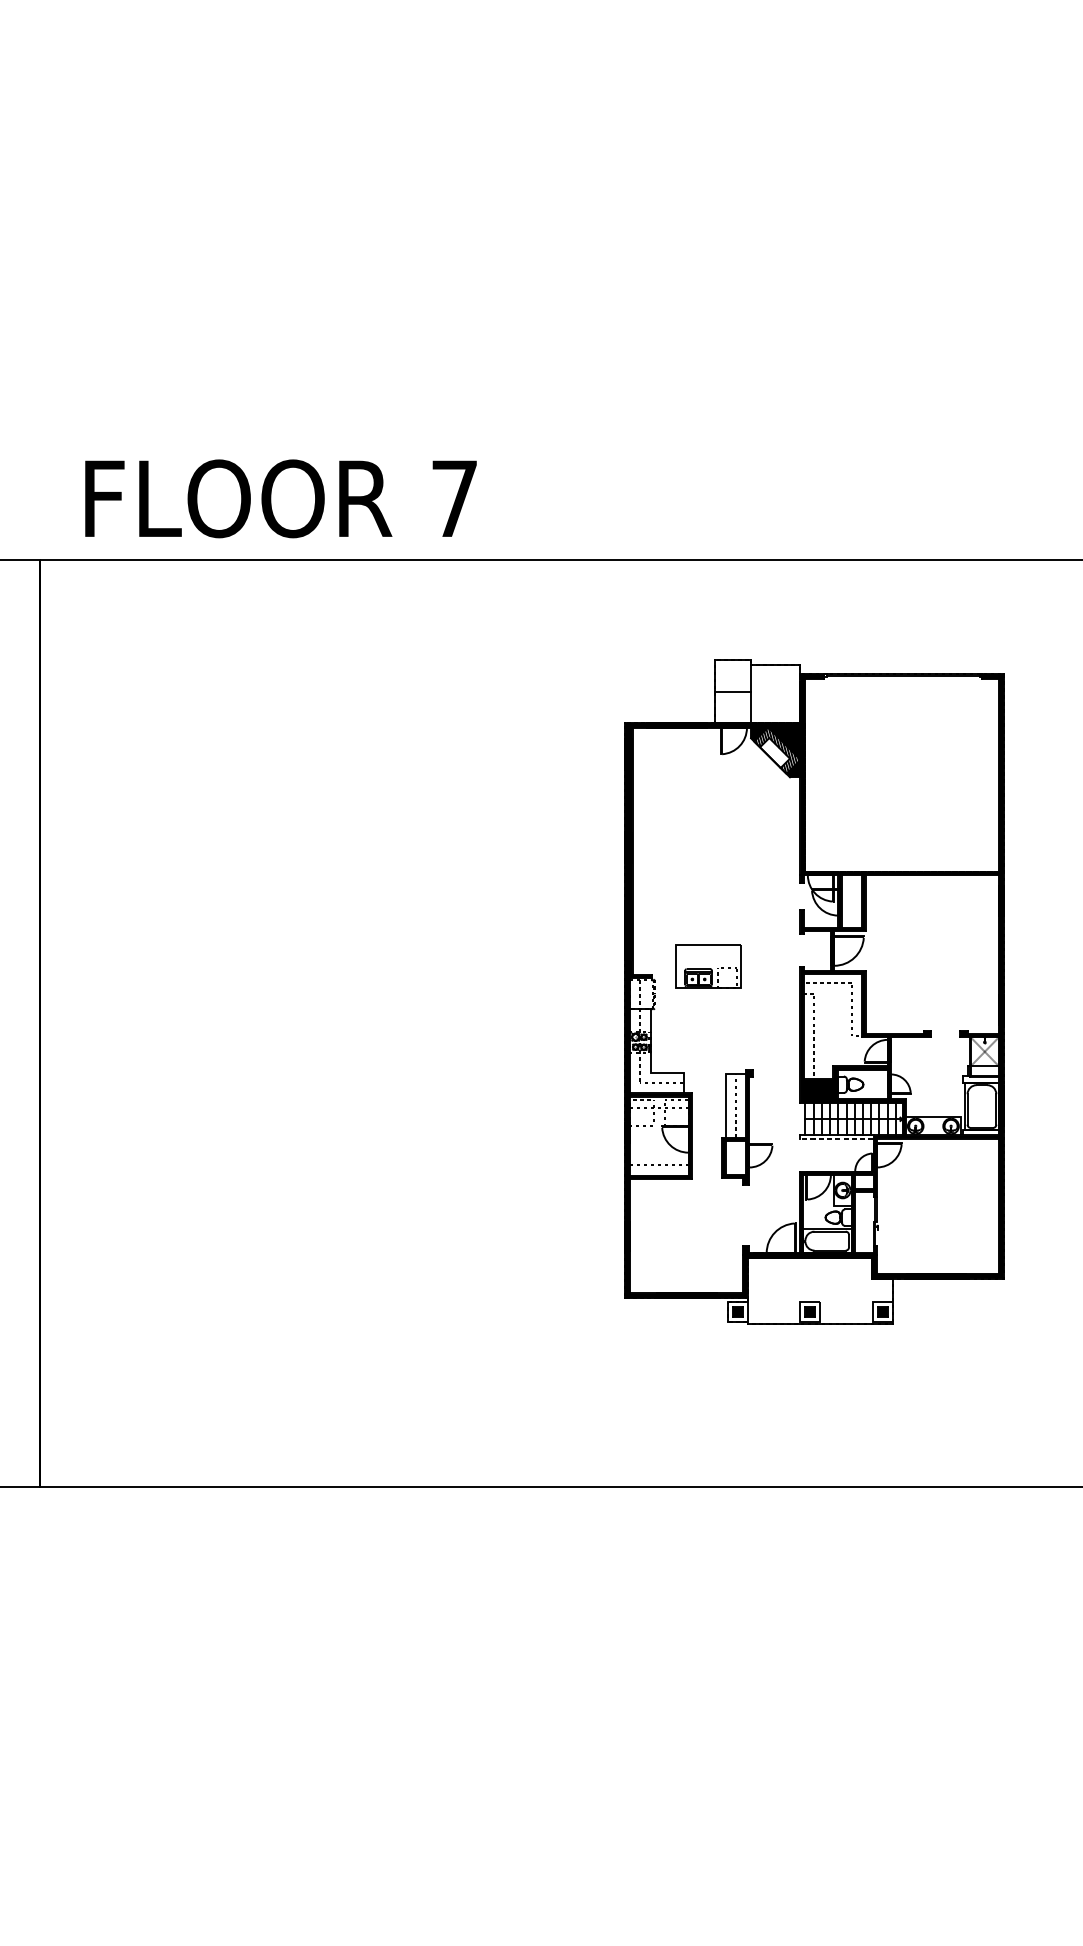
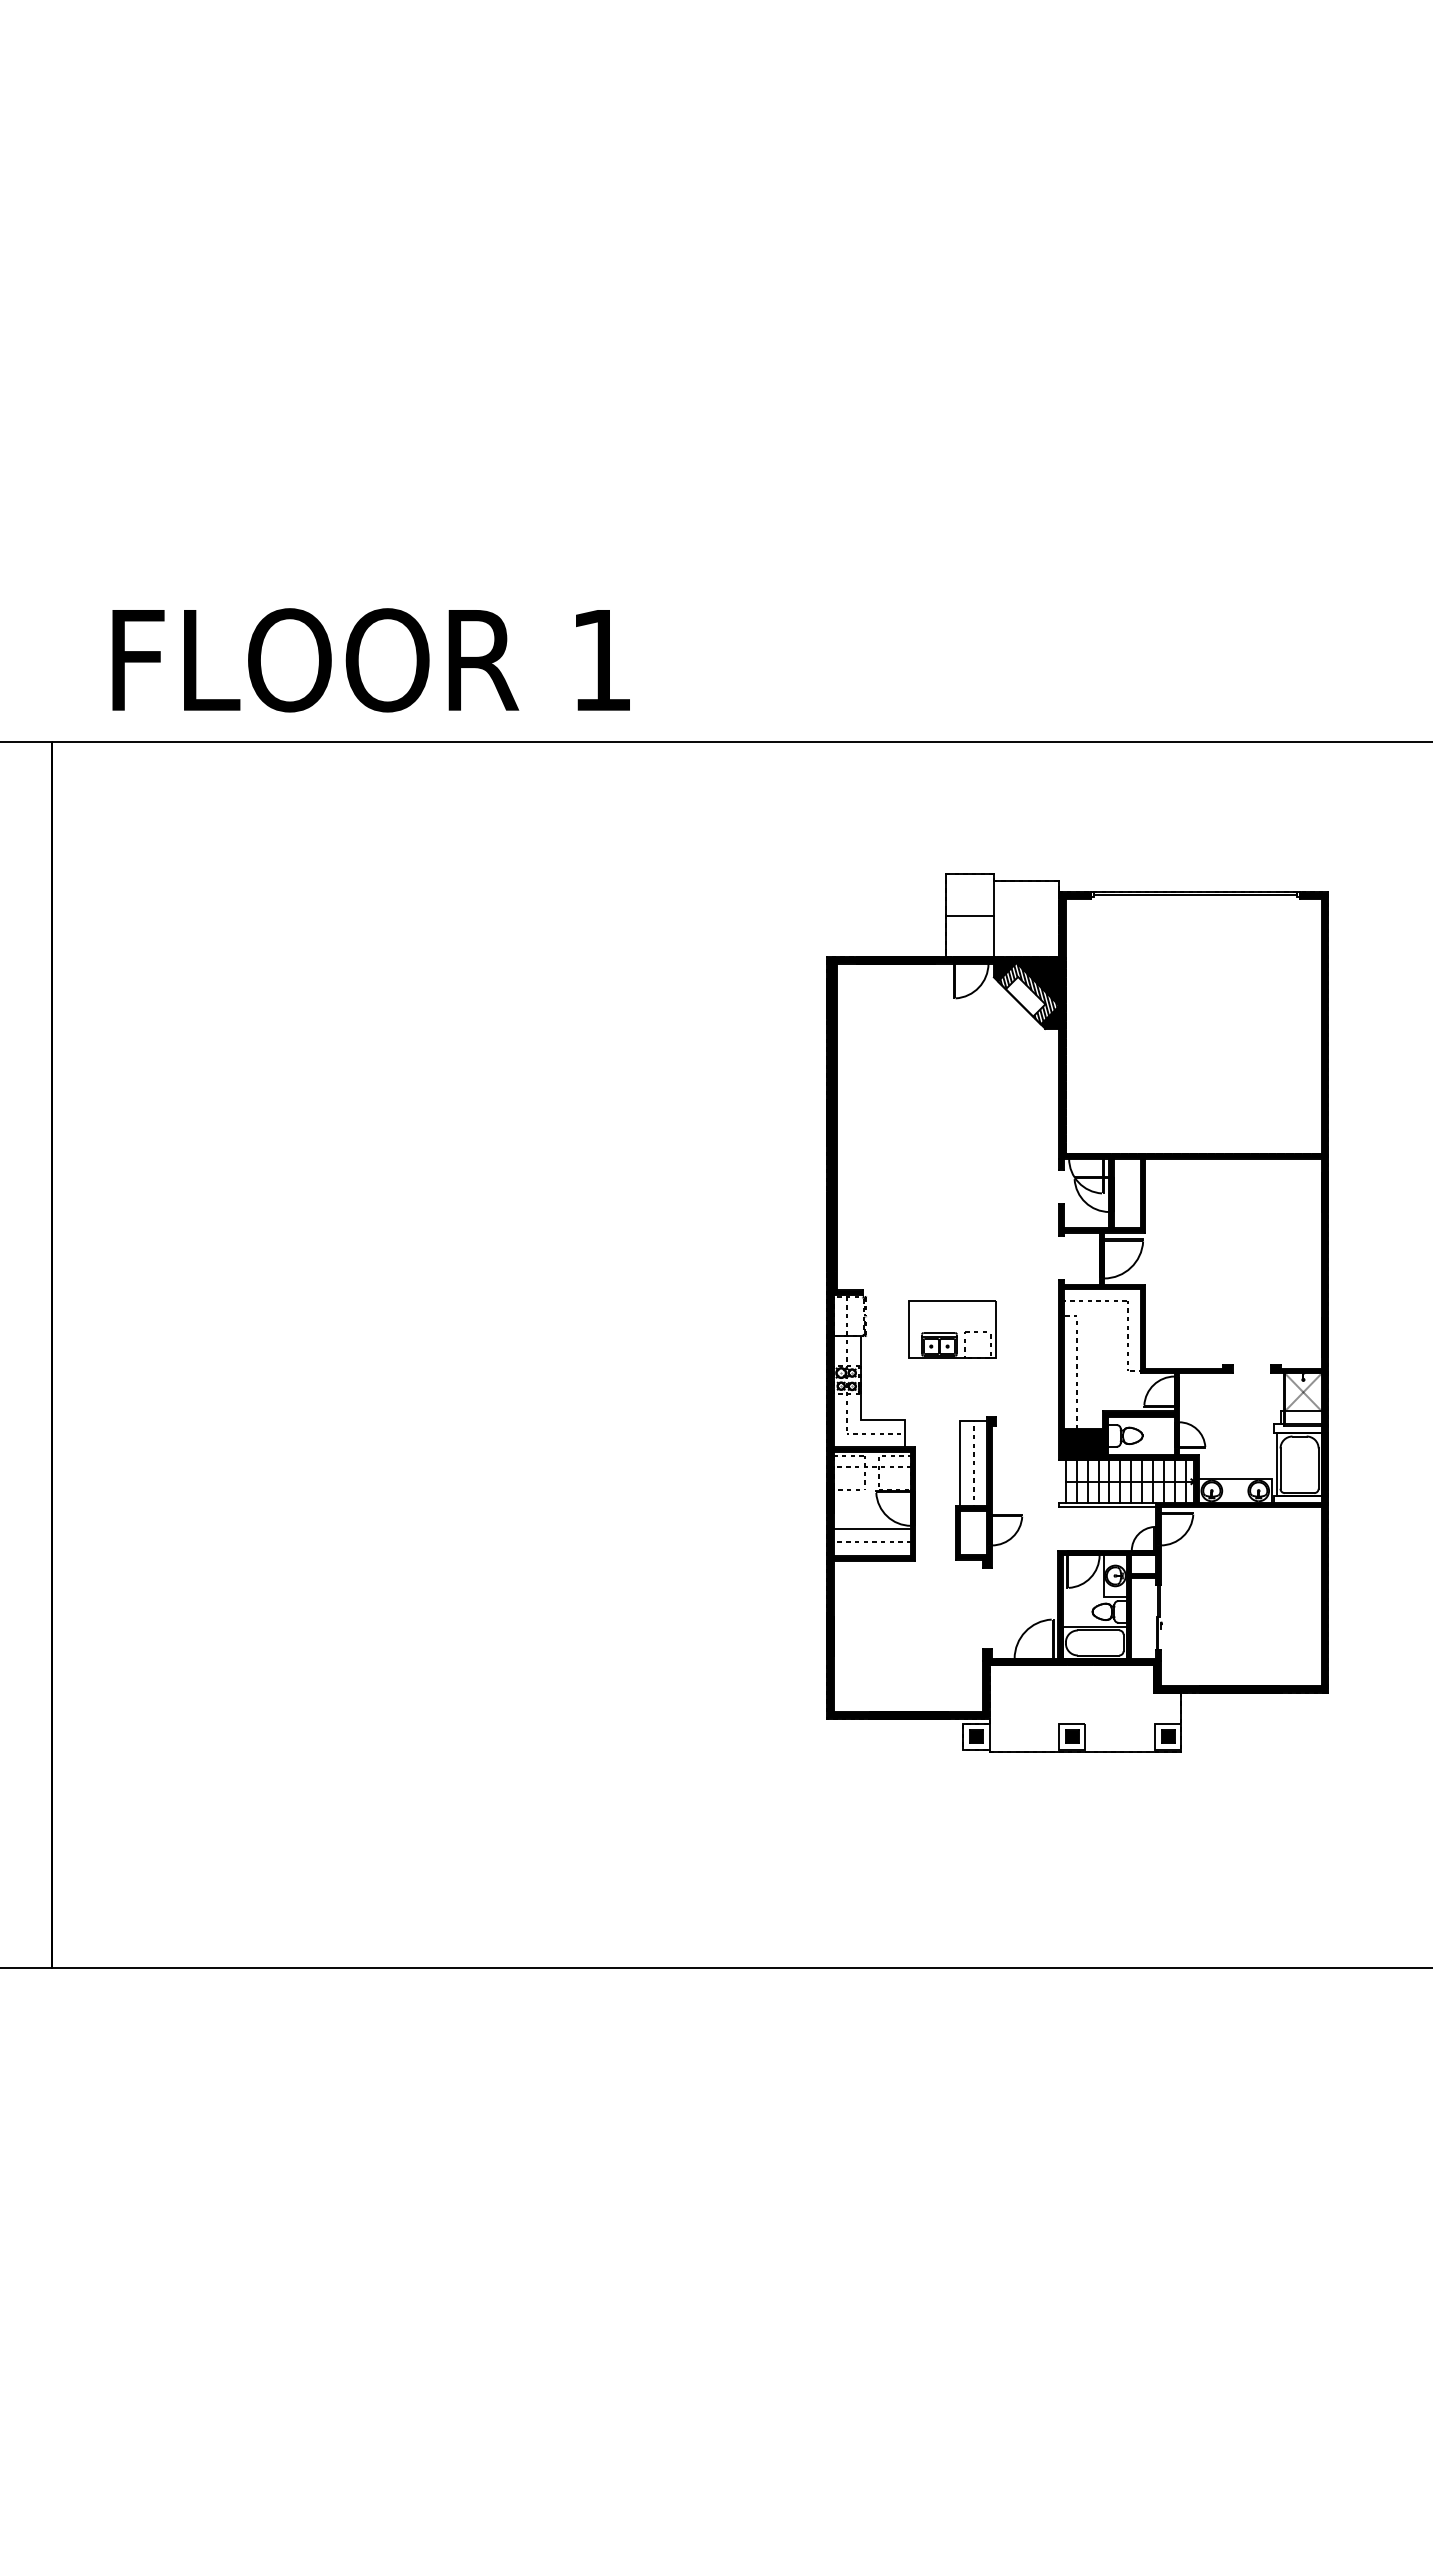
text: (454, 498) -> (601, 660), 7 -> 1
part: (708, 966) -> (952, 1329), moved
line: (836, 1138) -> (1107, 1507), dashed -> solid
line: (659, 1155) -> (872, 1529), added

